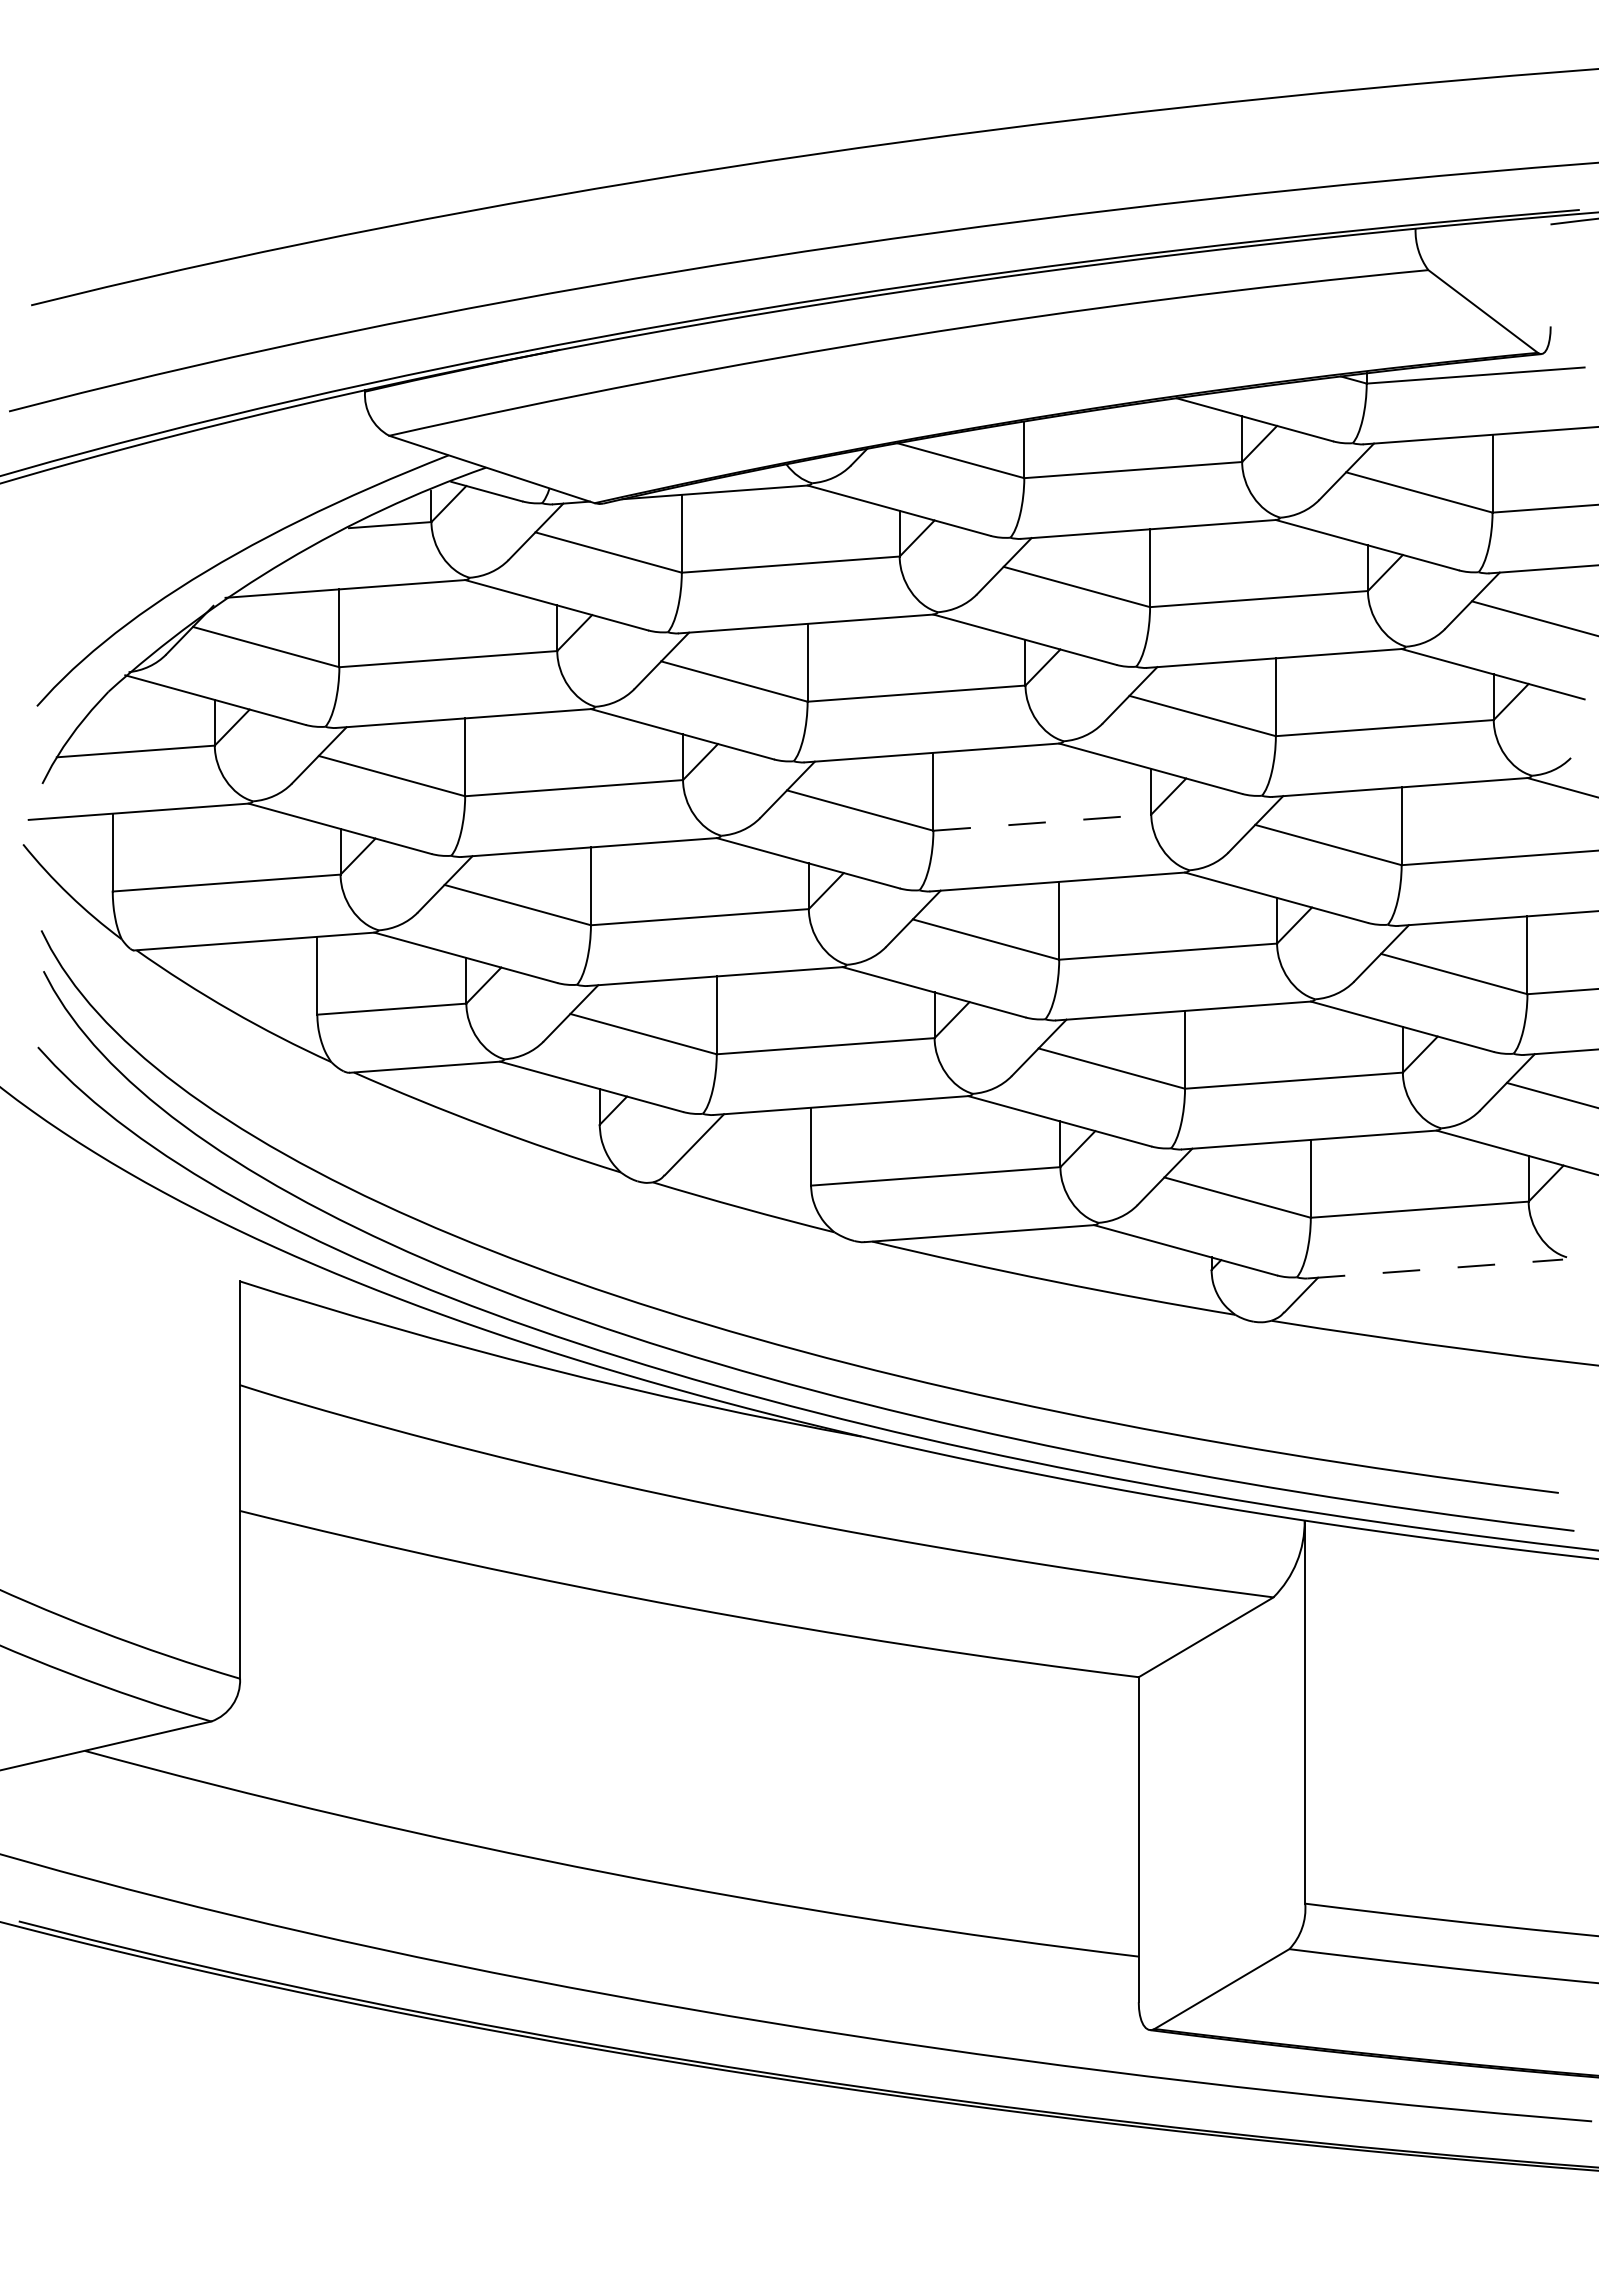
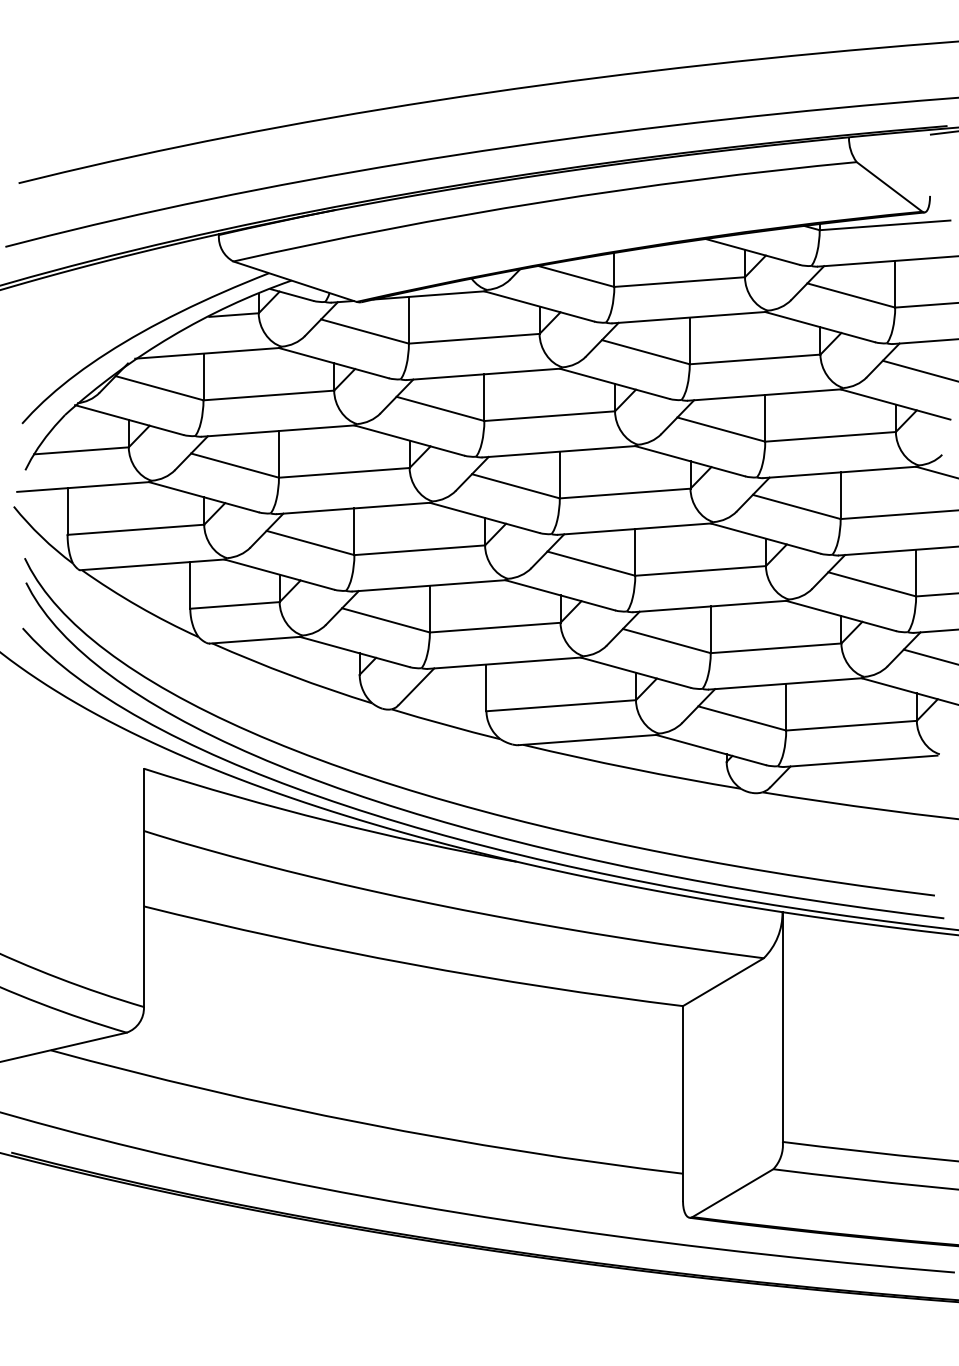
line: (1042, 822) -> (625, 493), dashed -> solid
line: (1434, 1269) -> (860, 761), dashed -> solid

